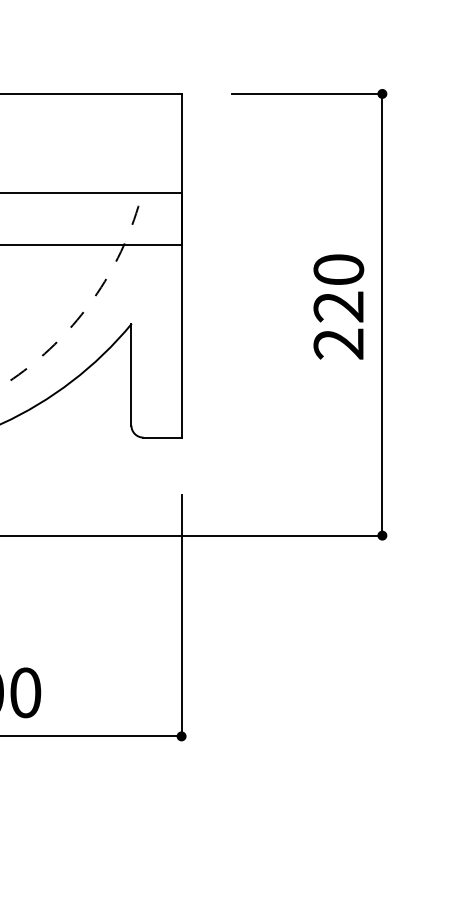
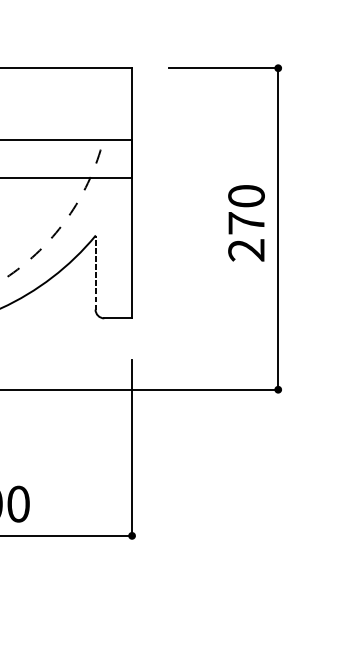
text: (338, 306) -> (246, 222), 220 -> 270
line: (131, 374) -> (95, 272), solid -> dashed

